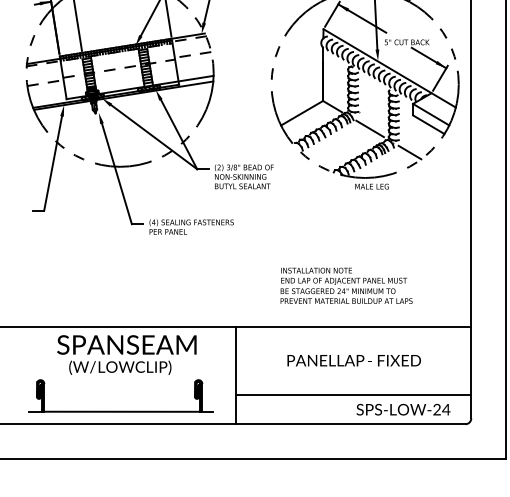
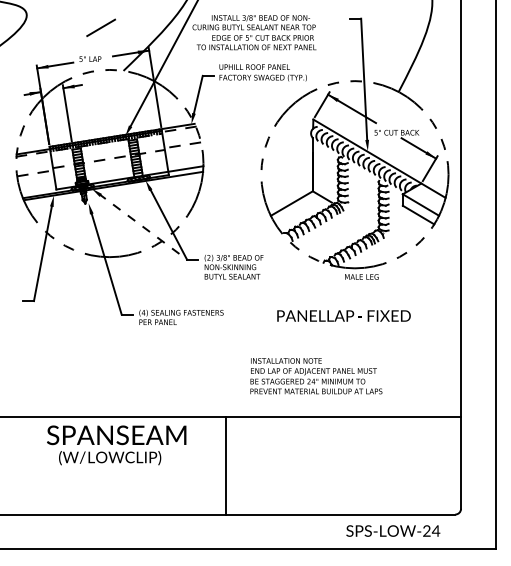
line: (369, 129) -> (359, 219), removed
line: (153, 136) -> (143, 226), solid -> dashed
line: (409, 152) -> (399, 242), removed
text: (346, 286) -> (316, 376), moved
text: (353, 360) -> (343, 315), moved
line: (353, 395) -> (343, 485), removed
text: (403, 409) -> (393, 530), moved
part: (120, 411) -> (110, 501), removed

